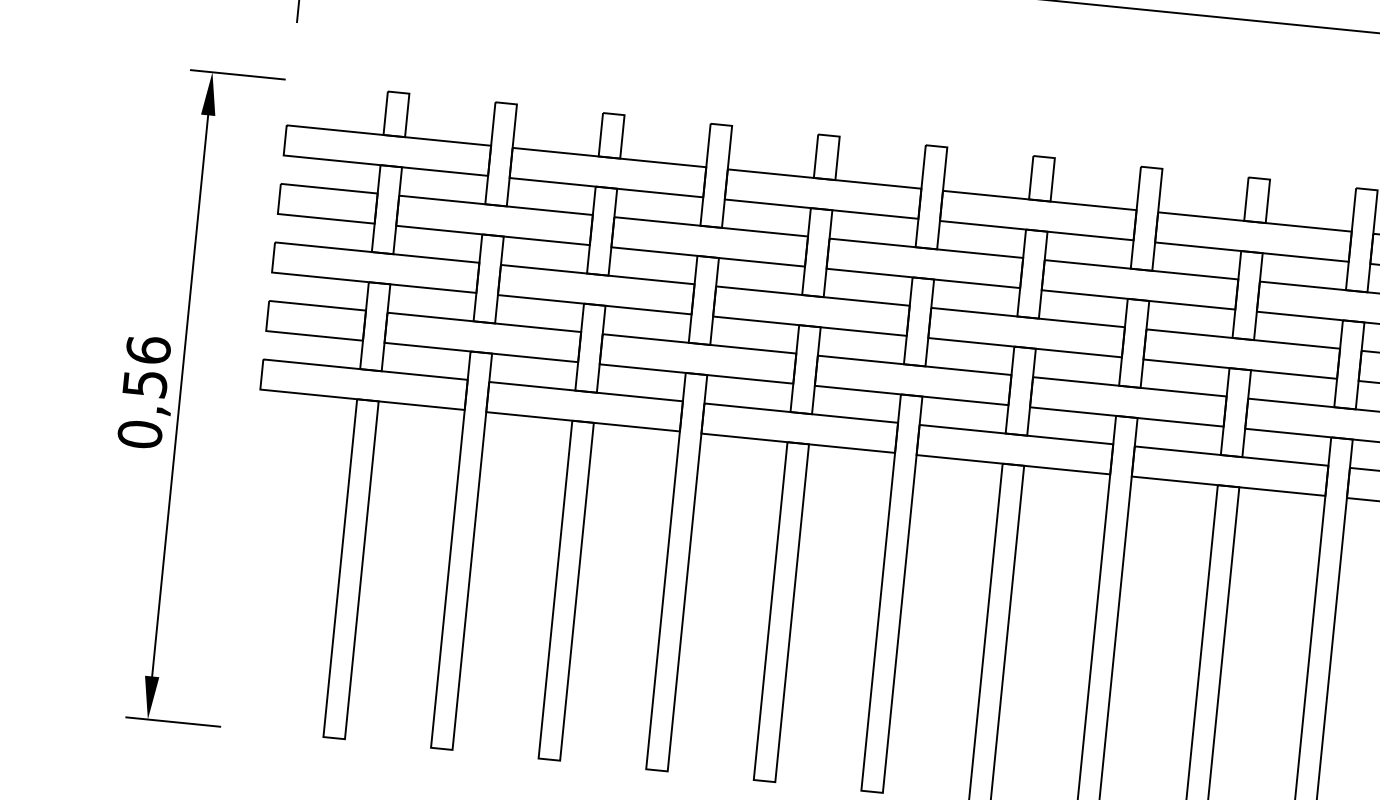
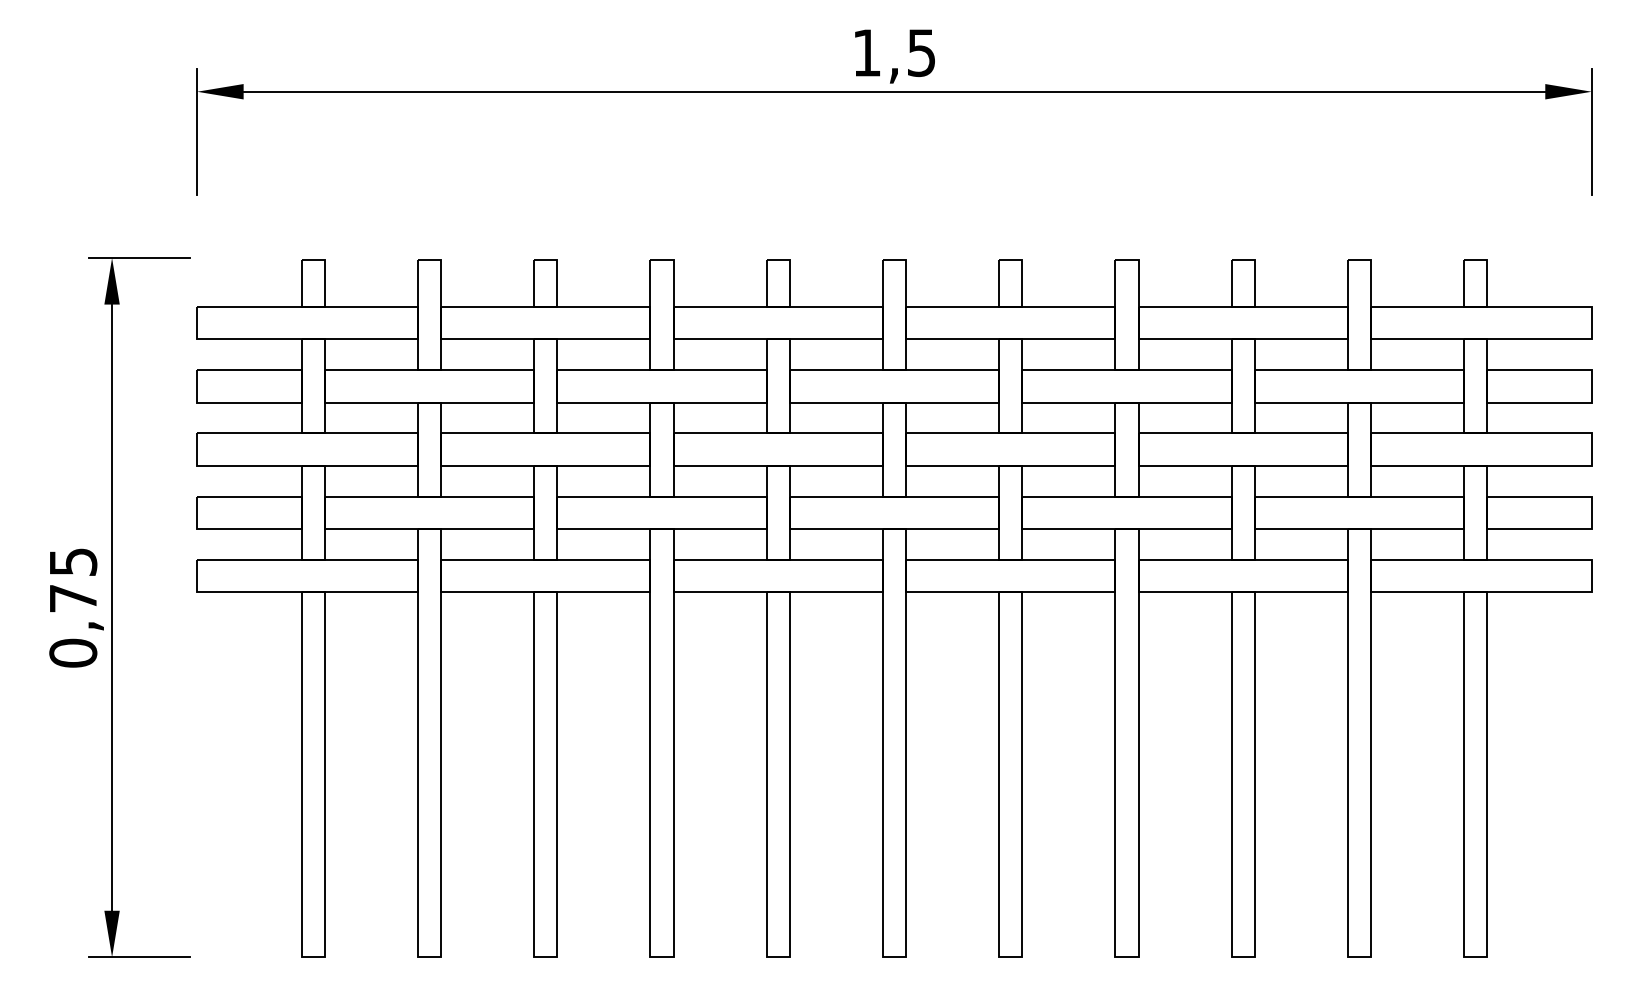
text: (147, 366) -> (73, 579), 0,56 -> 0,75

